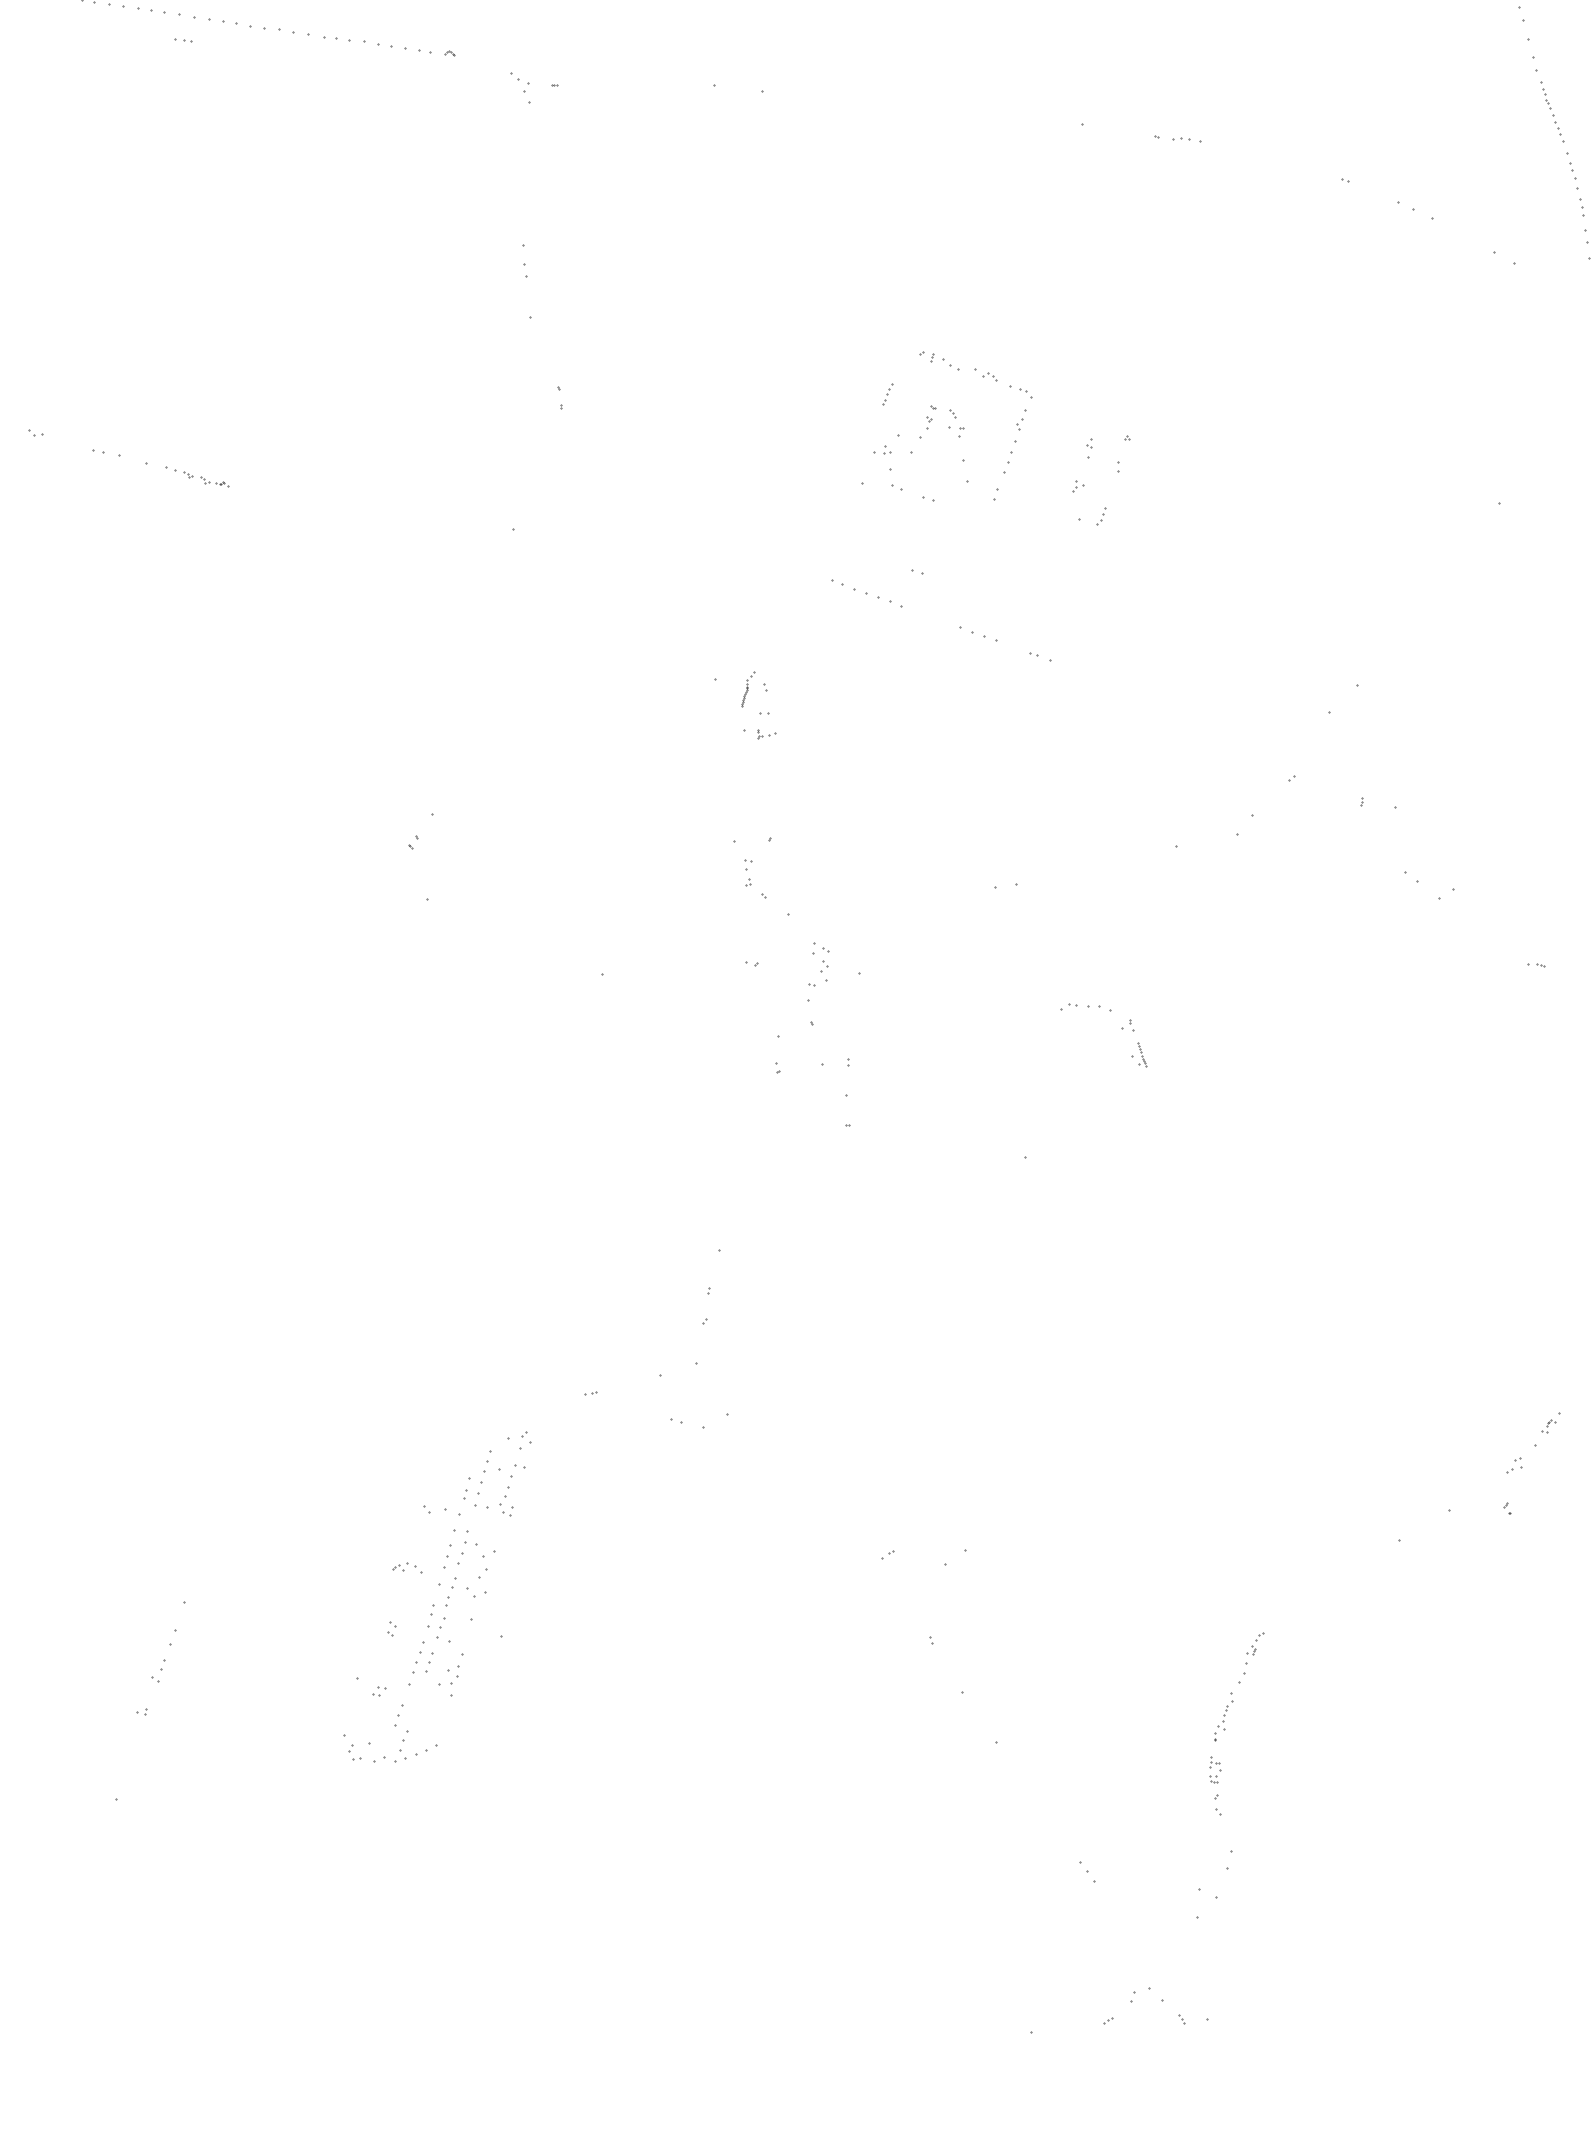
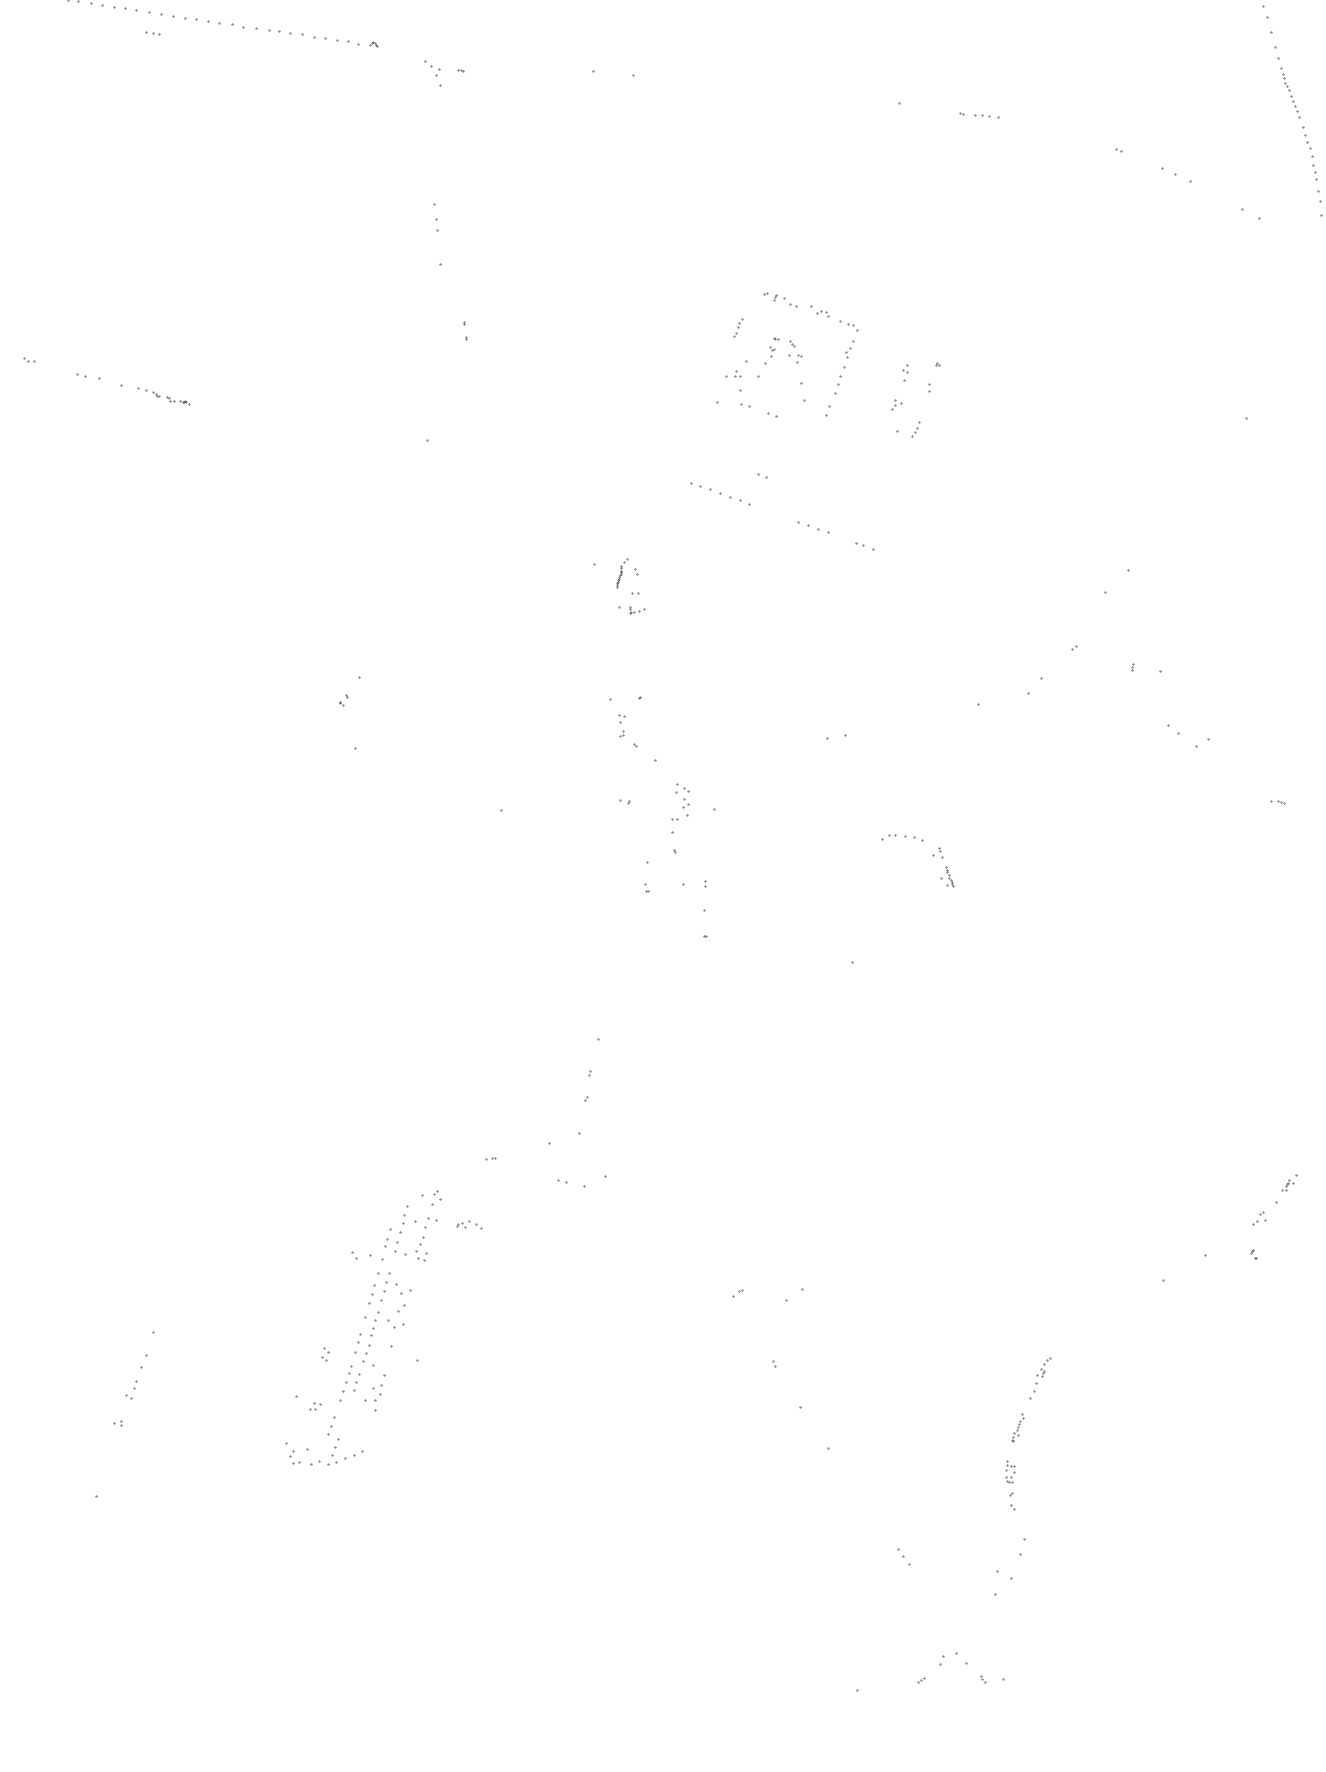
part: (407, 1567) -> (469, 1224), moved
part: (1223, 1716) -> (1017, 1427), size x0.7

